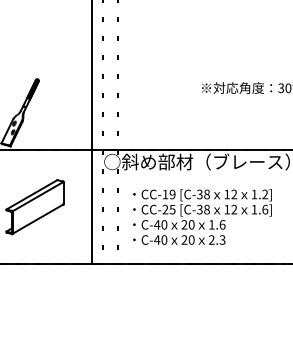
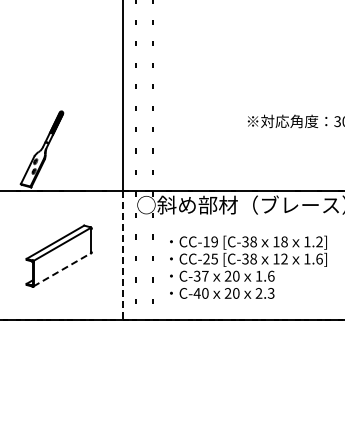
text: (234, 194) -> (284, 241), 12 -> 18
line: (92, 207) -> (123, 256), solid -> dashed
line: (38, 218) -> (62, 269), solid -> dashed
text: (160, 224) -> (200, 275), C-40 -> C-37

